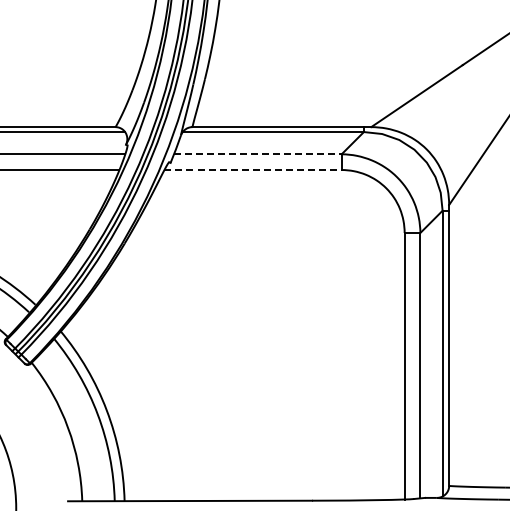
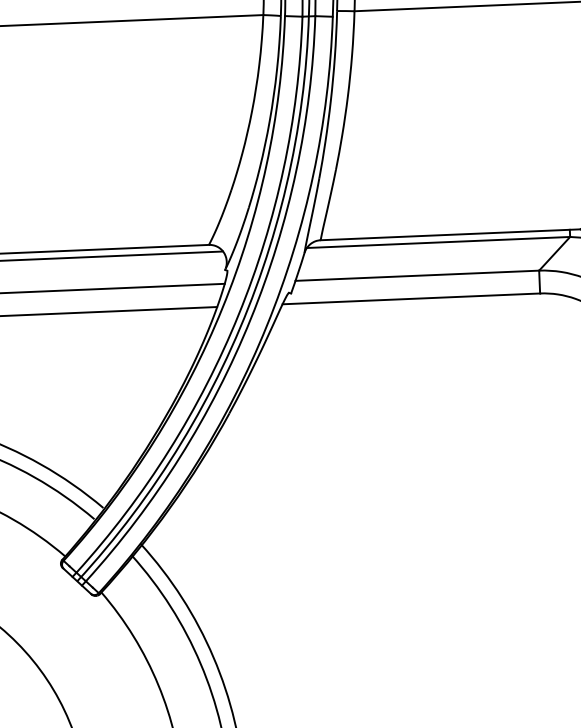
line: (257, 154) -> (416, 276), dashed -> solid
line: (253, 170) -> (412, 299), dashed -> solid

